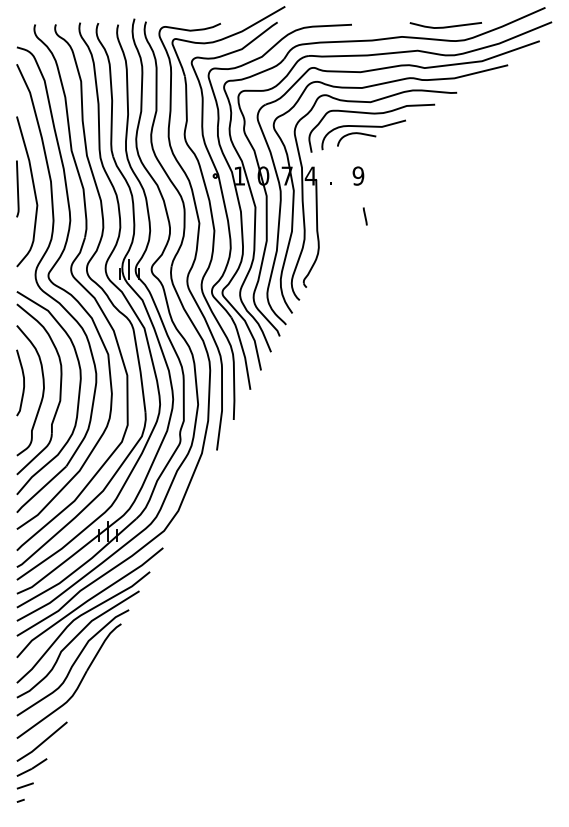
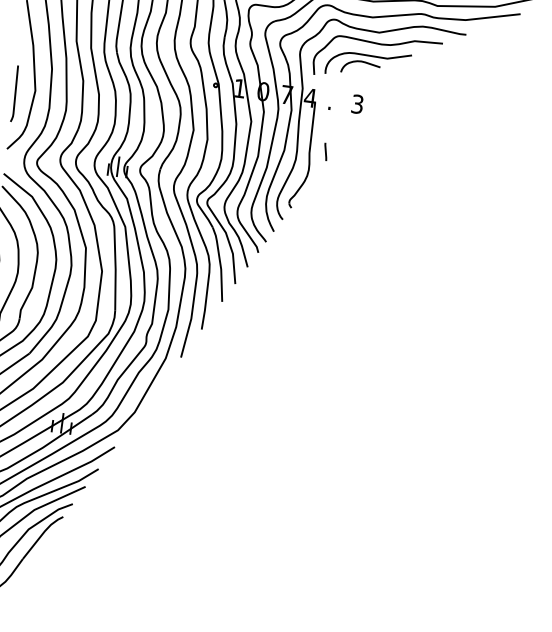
text: (358, 175) -> (357, 103), 9 -> 3
line: (17, 188) -> (15, 93), moved
line: (364, 216) -> (325, 151), moved

